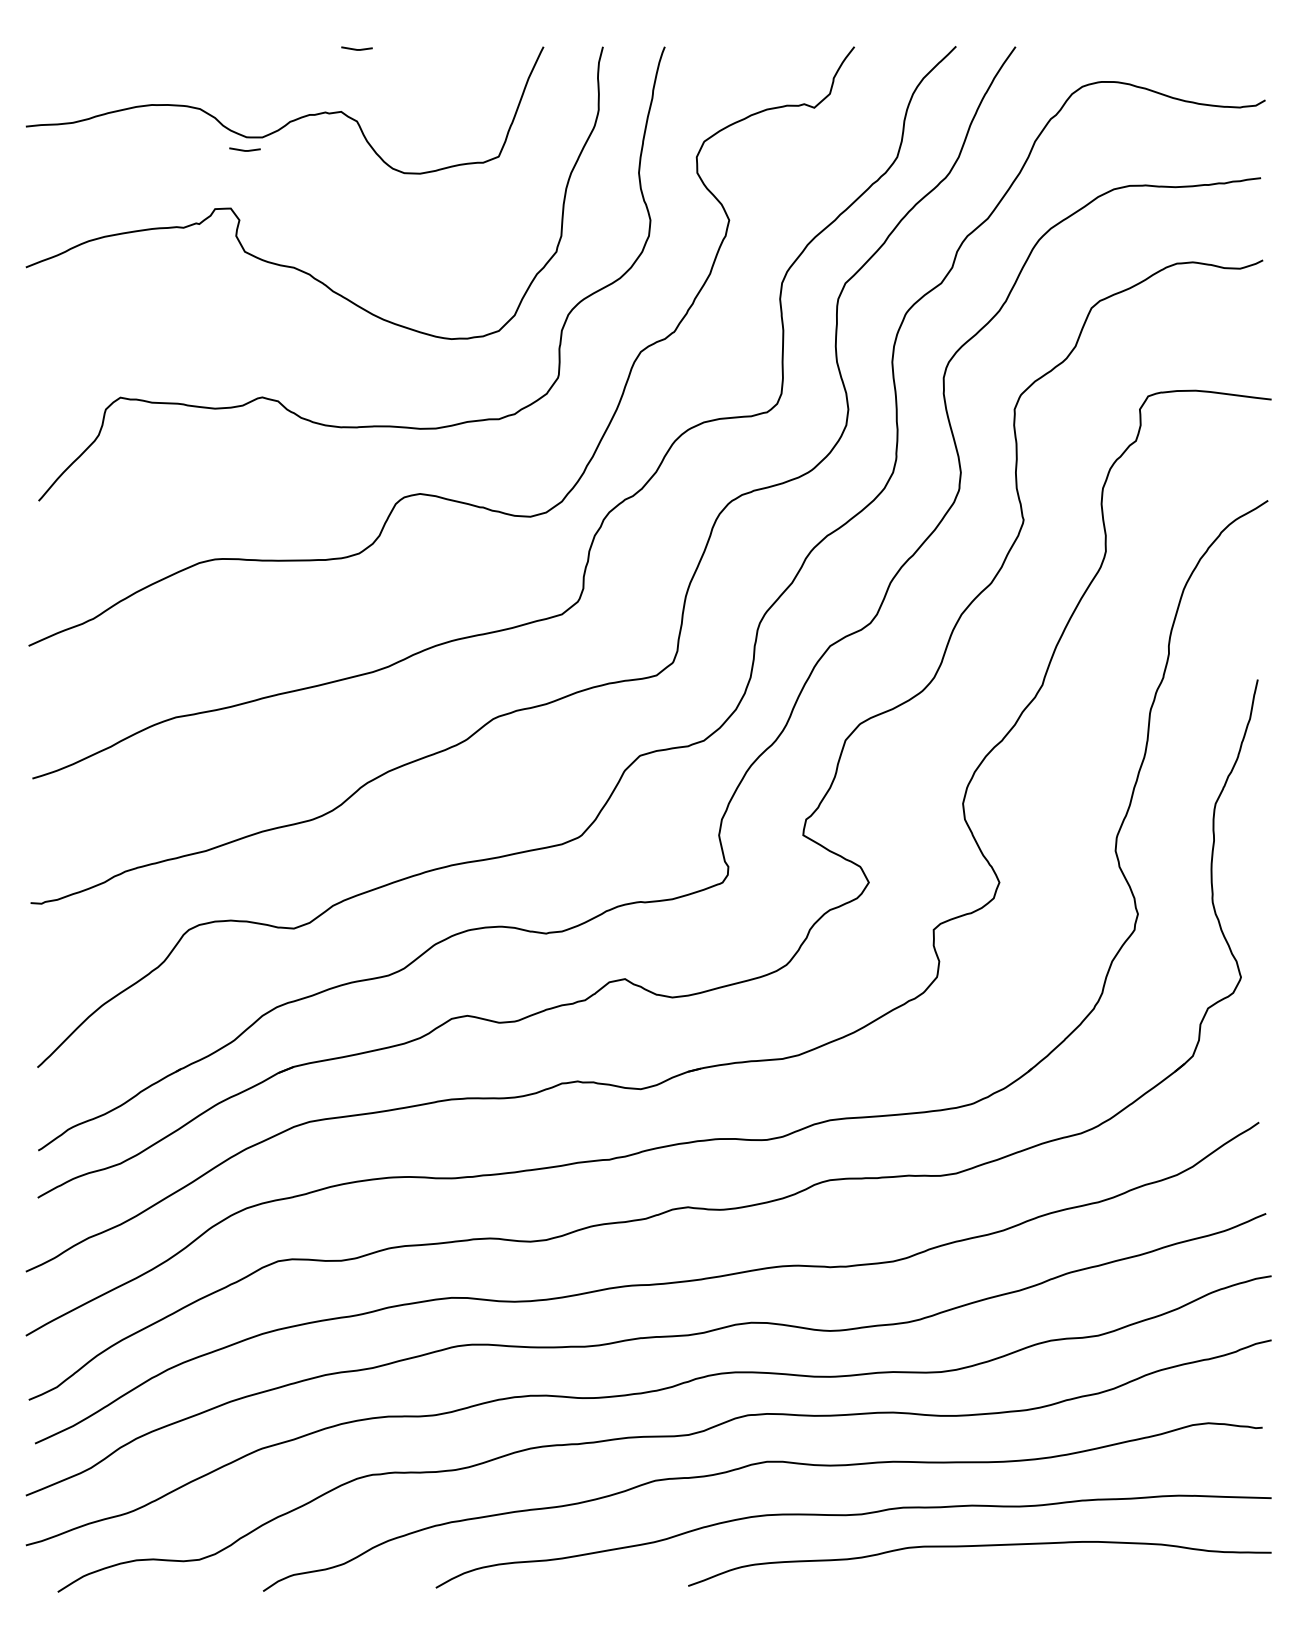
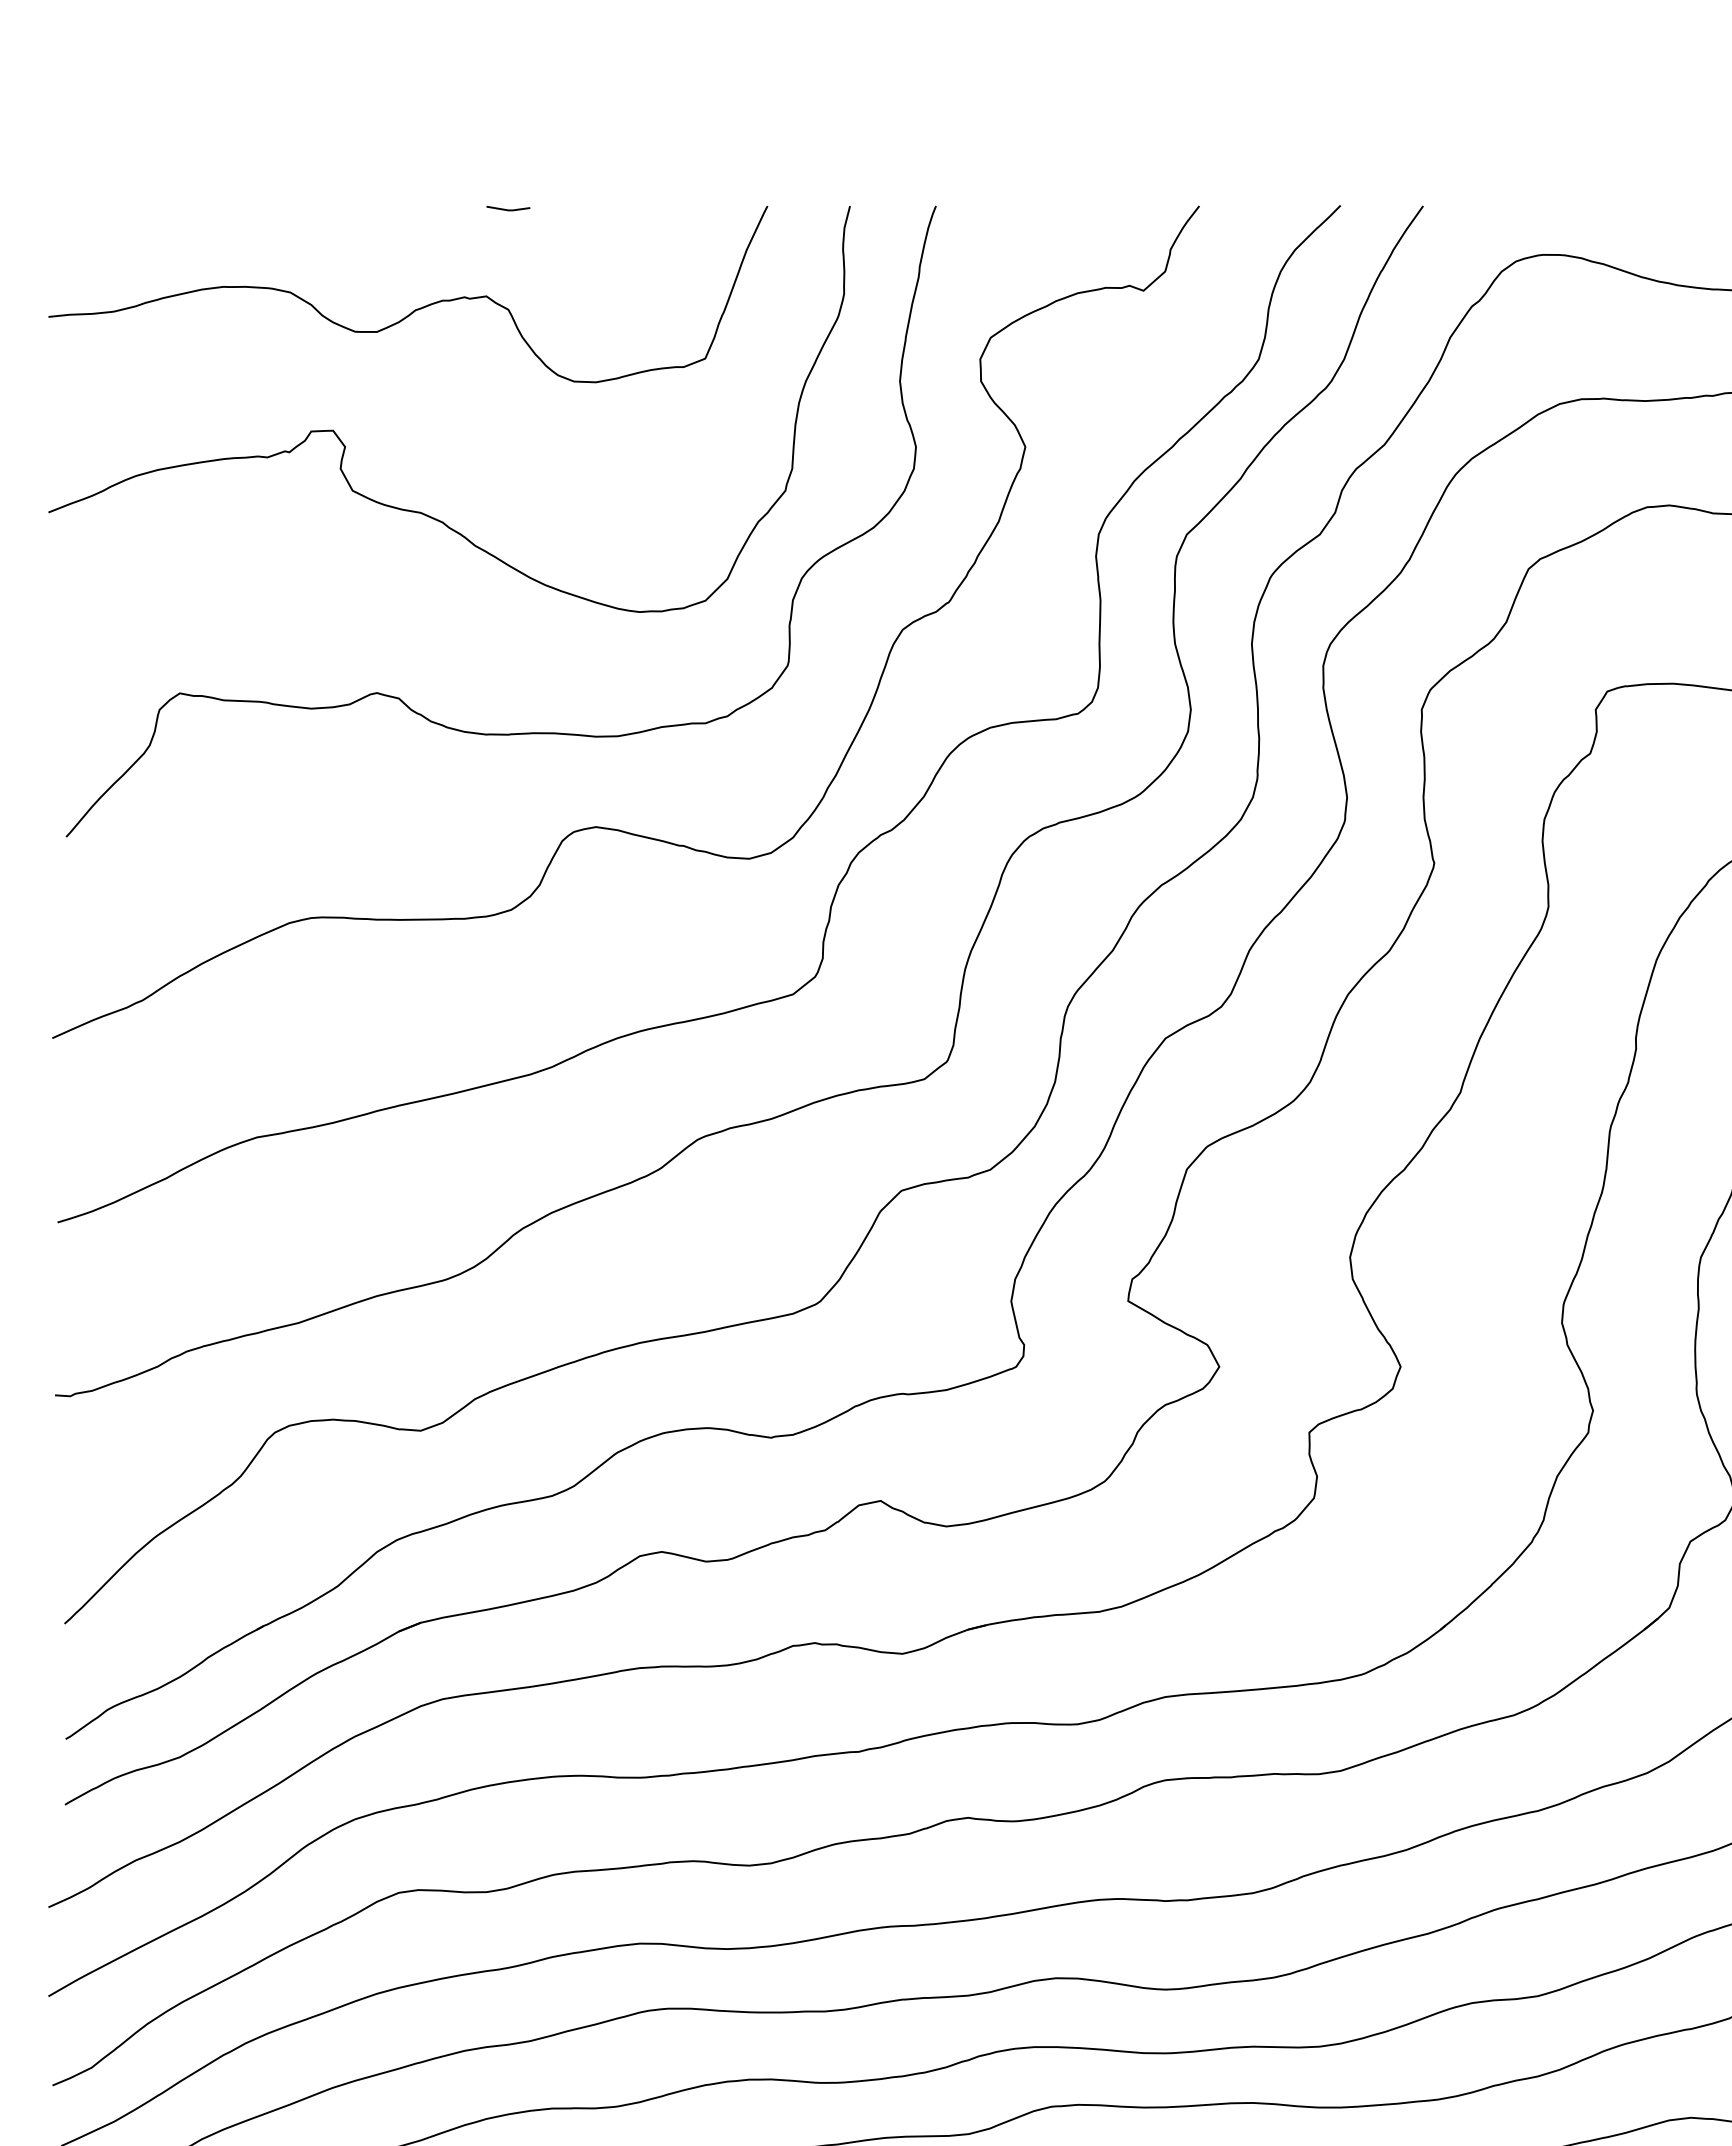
line: (244, 149) -> (352, 348), removed

